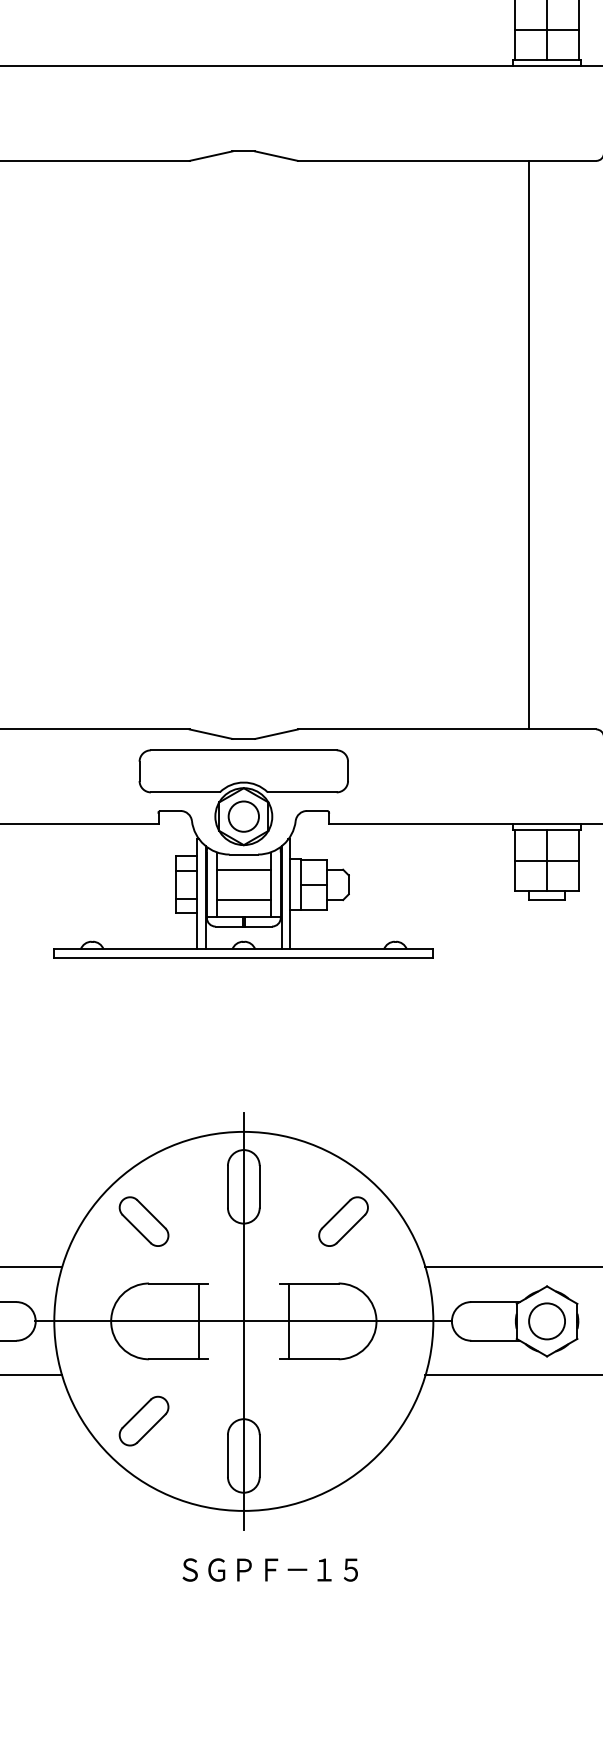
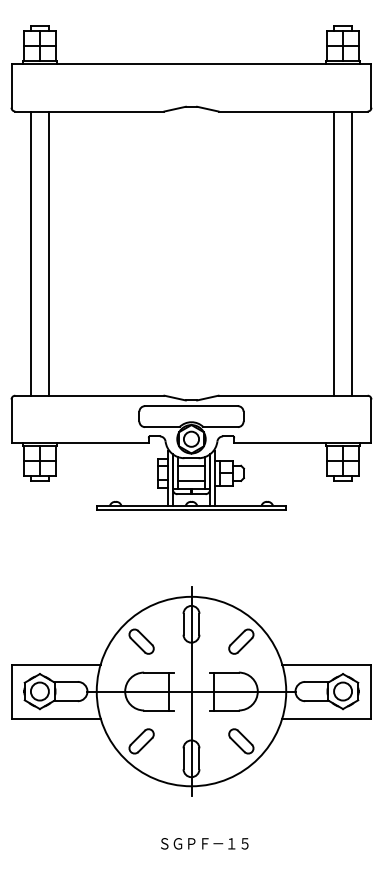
line: (565, 444) -> (352, 253), added
part: (343, 1421) -> (241, 741), added
text: (269, 1569) -> (204, 843), moved

